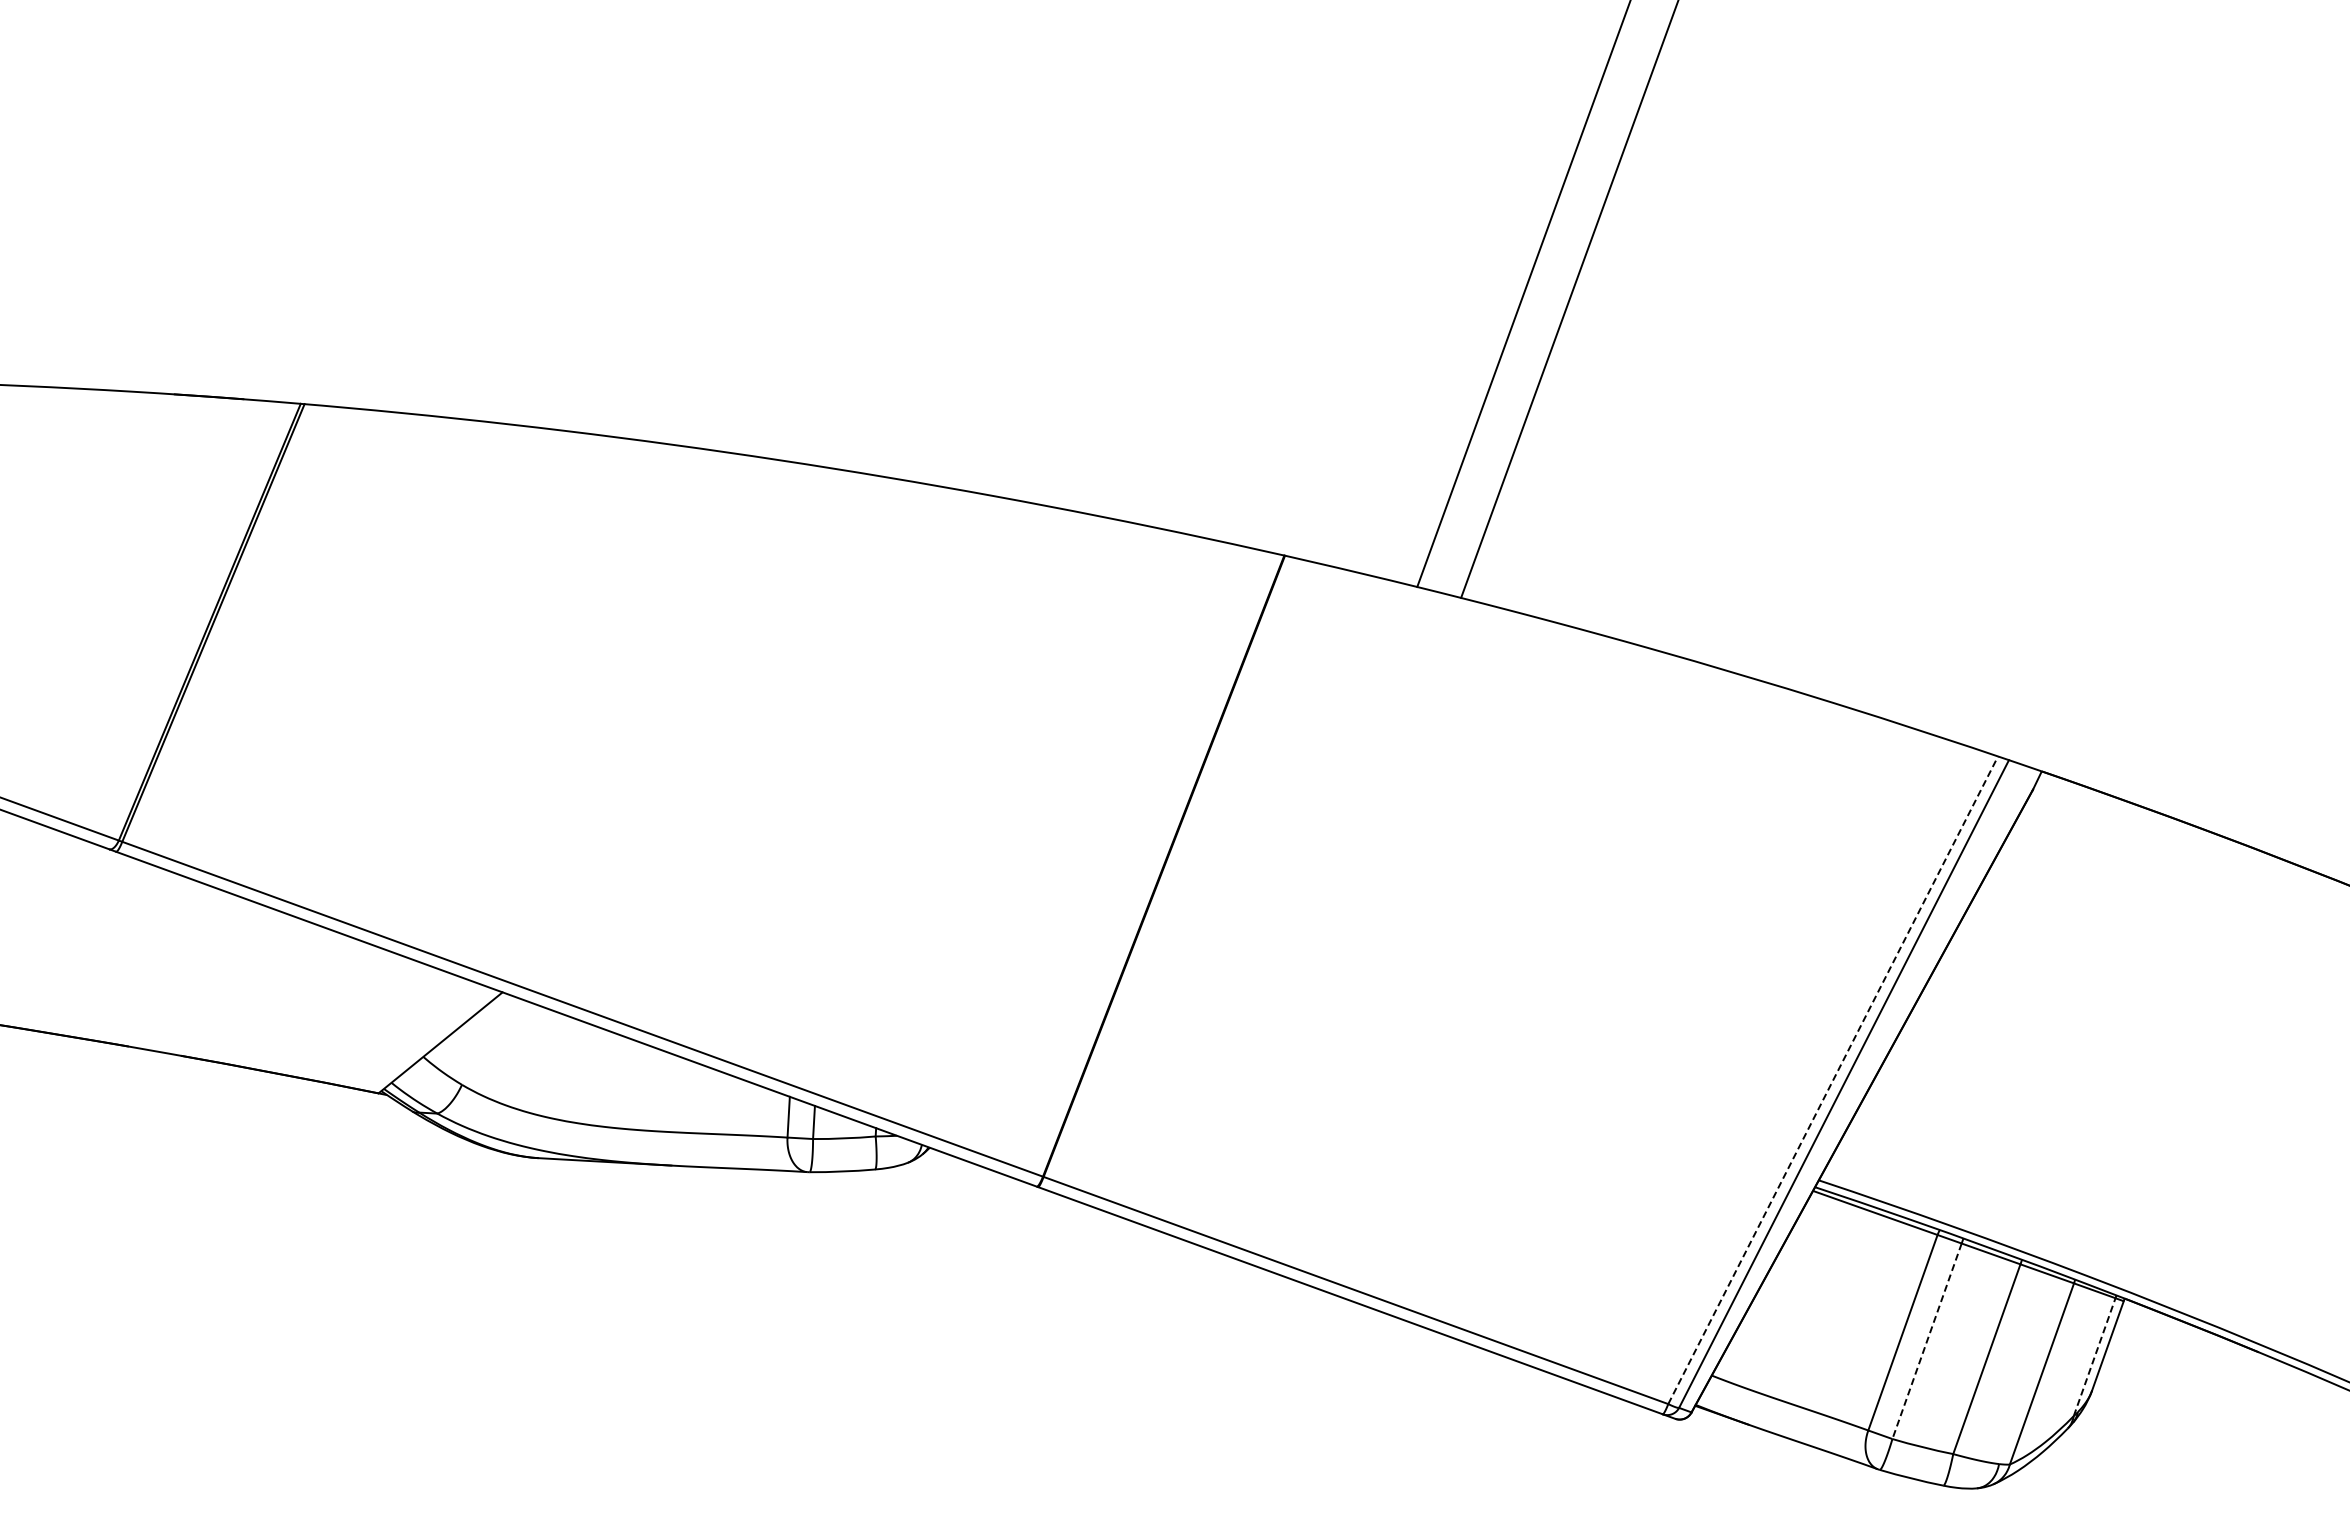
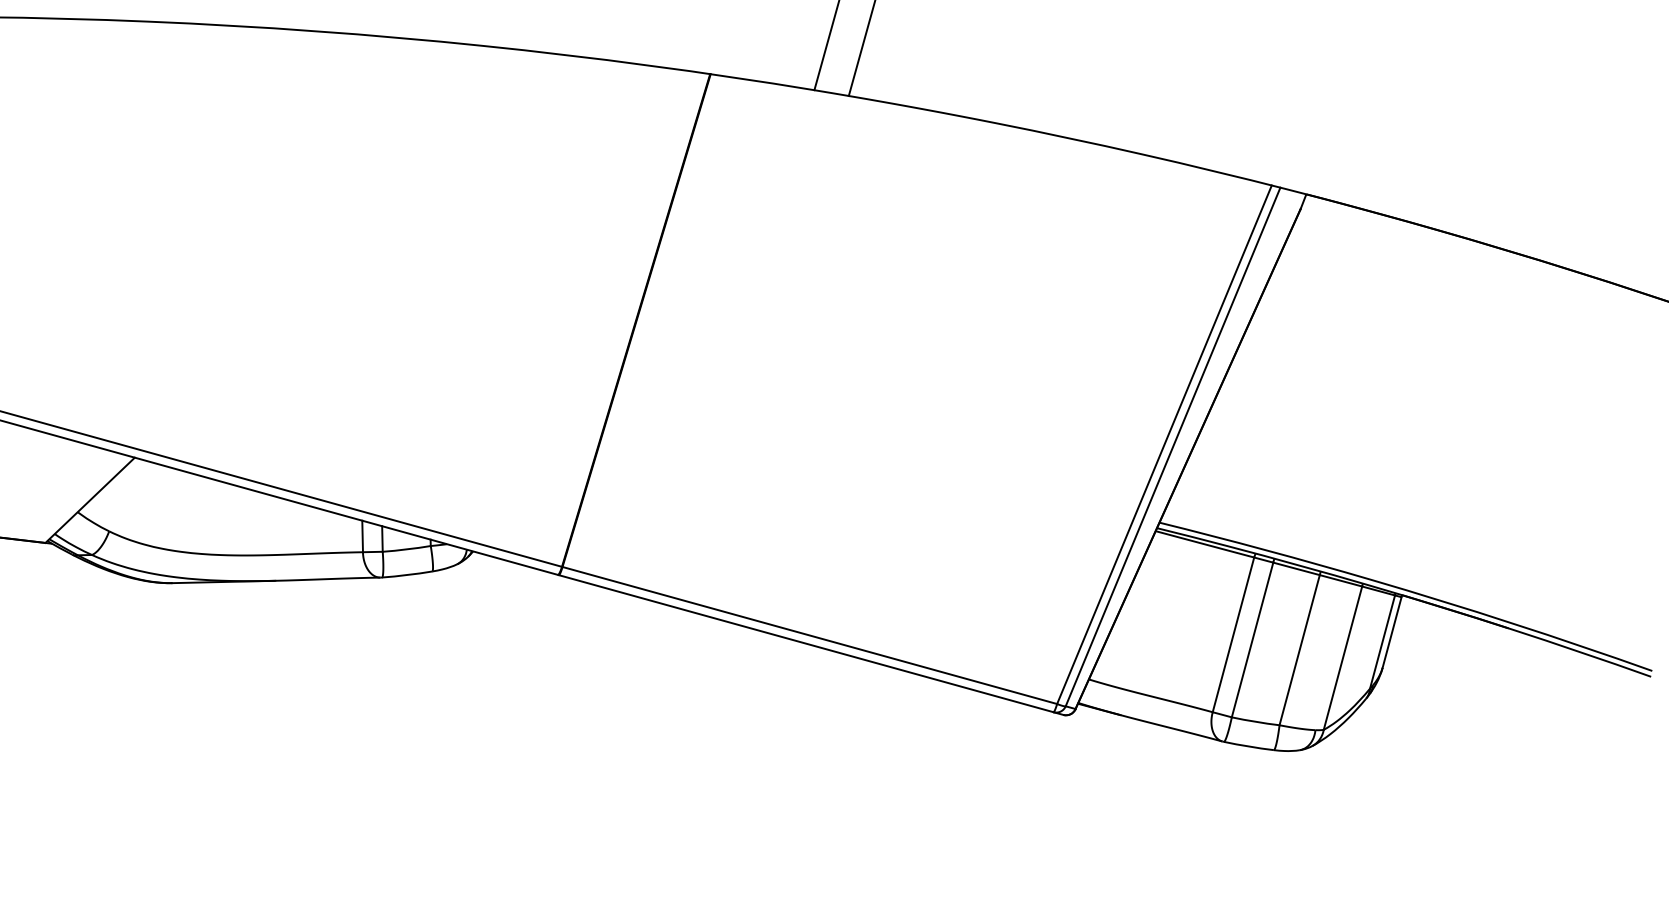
line: (1833, 1079) -> (1164, 444), dashed -> solid
line: (1927, 1341) -> (1252, 640), dashed -> solid
line: (2094, 1357) -> (1382, 642), dashed -> solid

